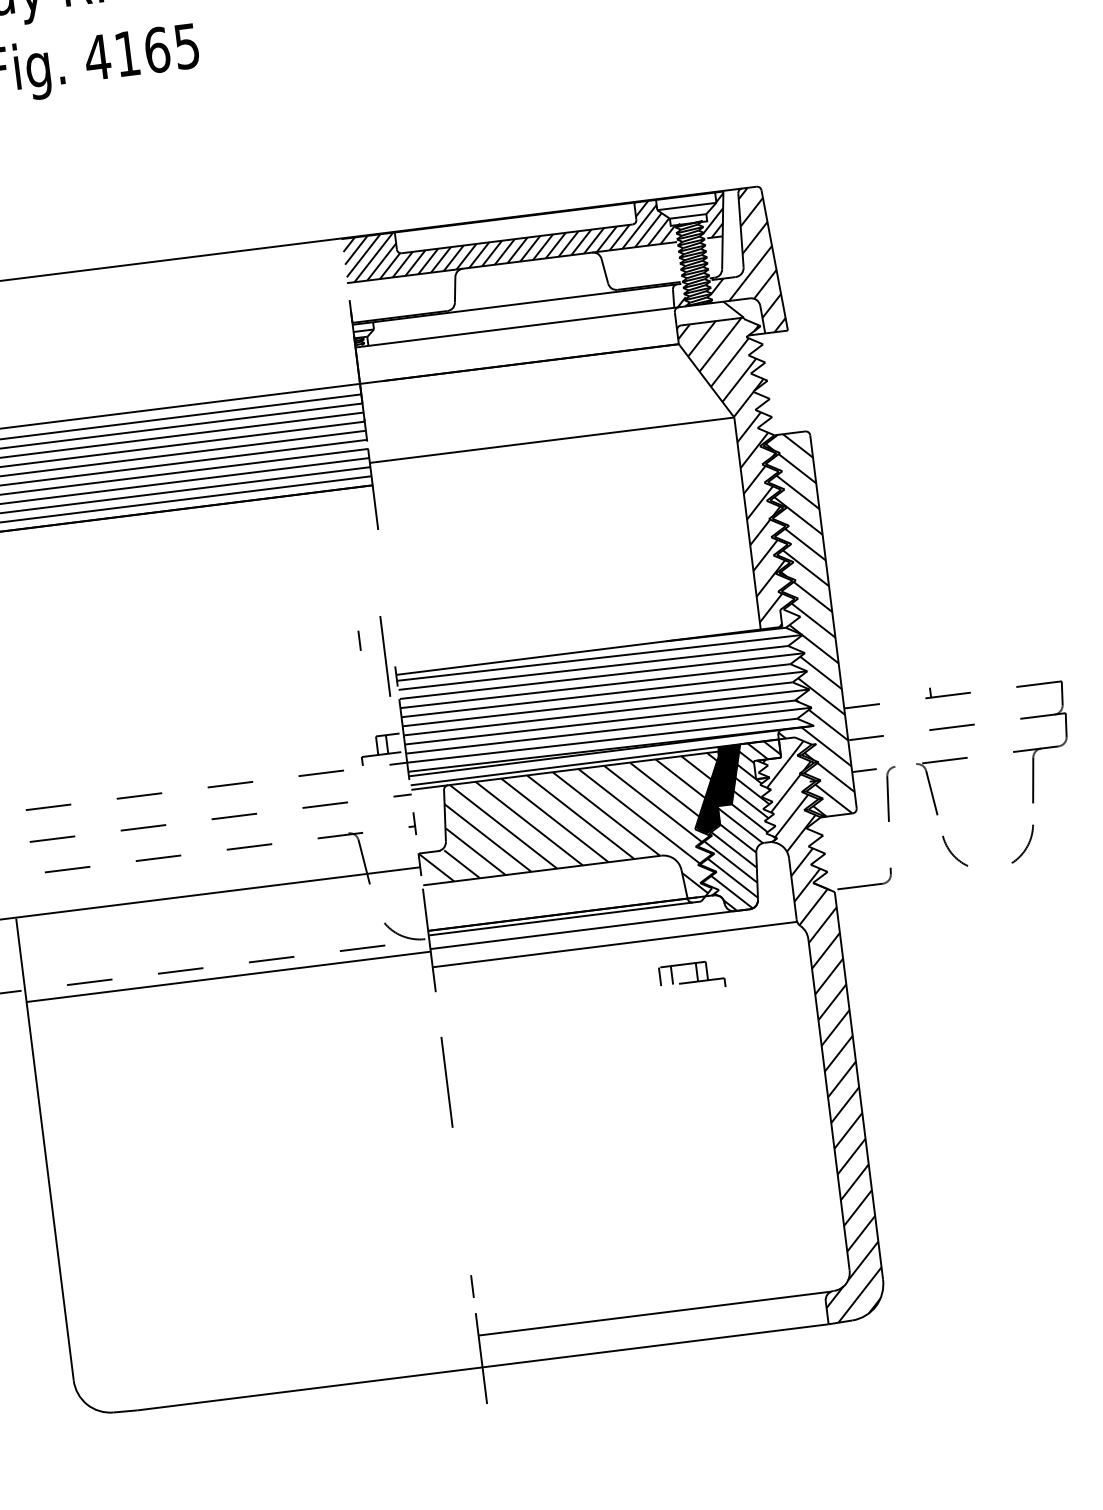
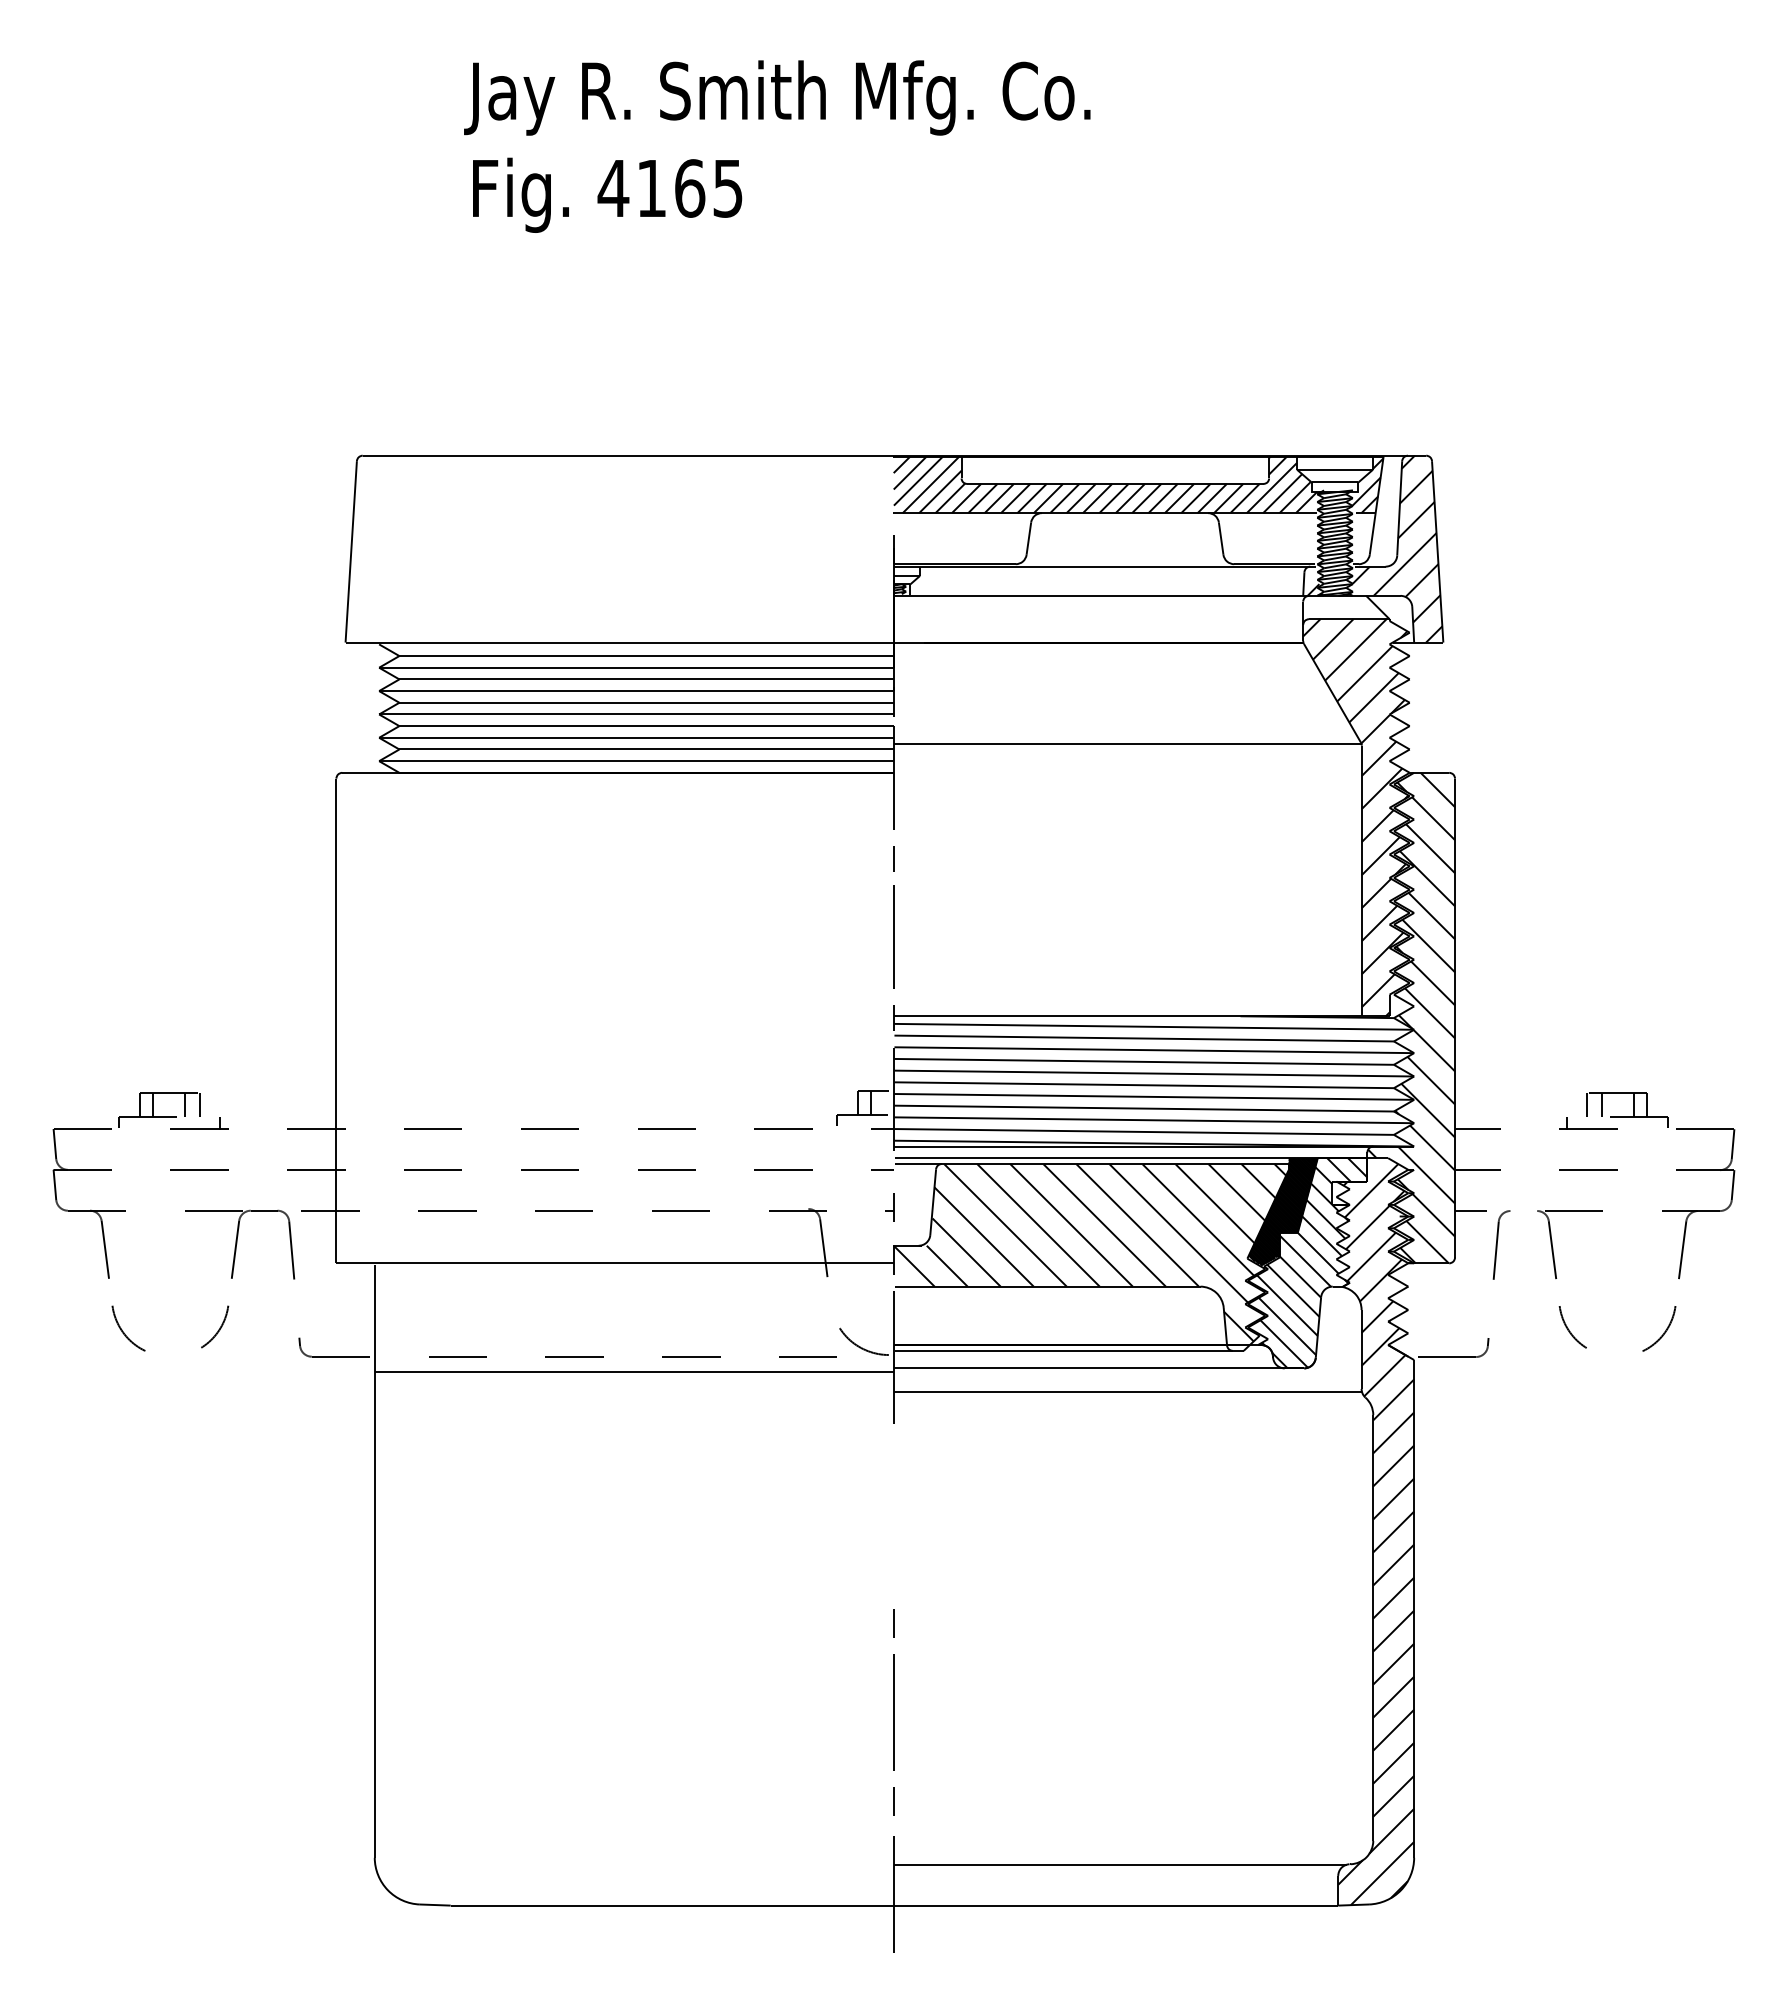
line: (359, 640) -> (893, 858), moved
line: (384, 655) -> (893, 936), moved
part: (692, 976) -> (1627, 1109), moved
line: (446, 1082) -> (893, 1712), moved
line: (454, 1147) -> (893, 1623), added

